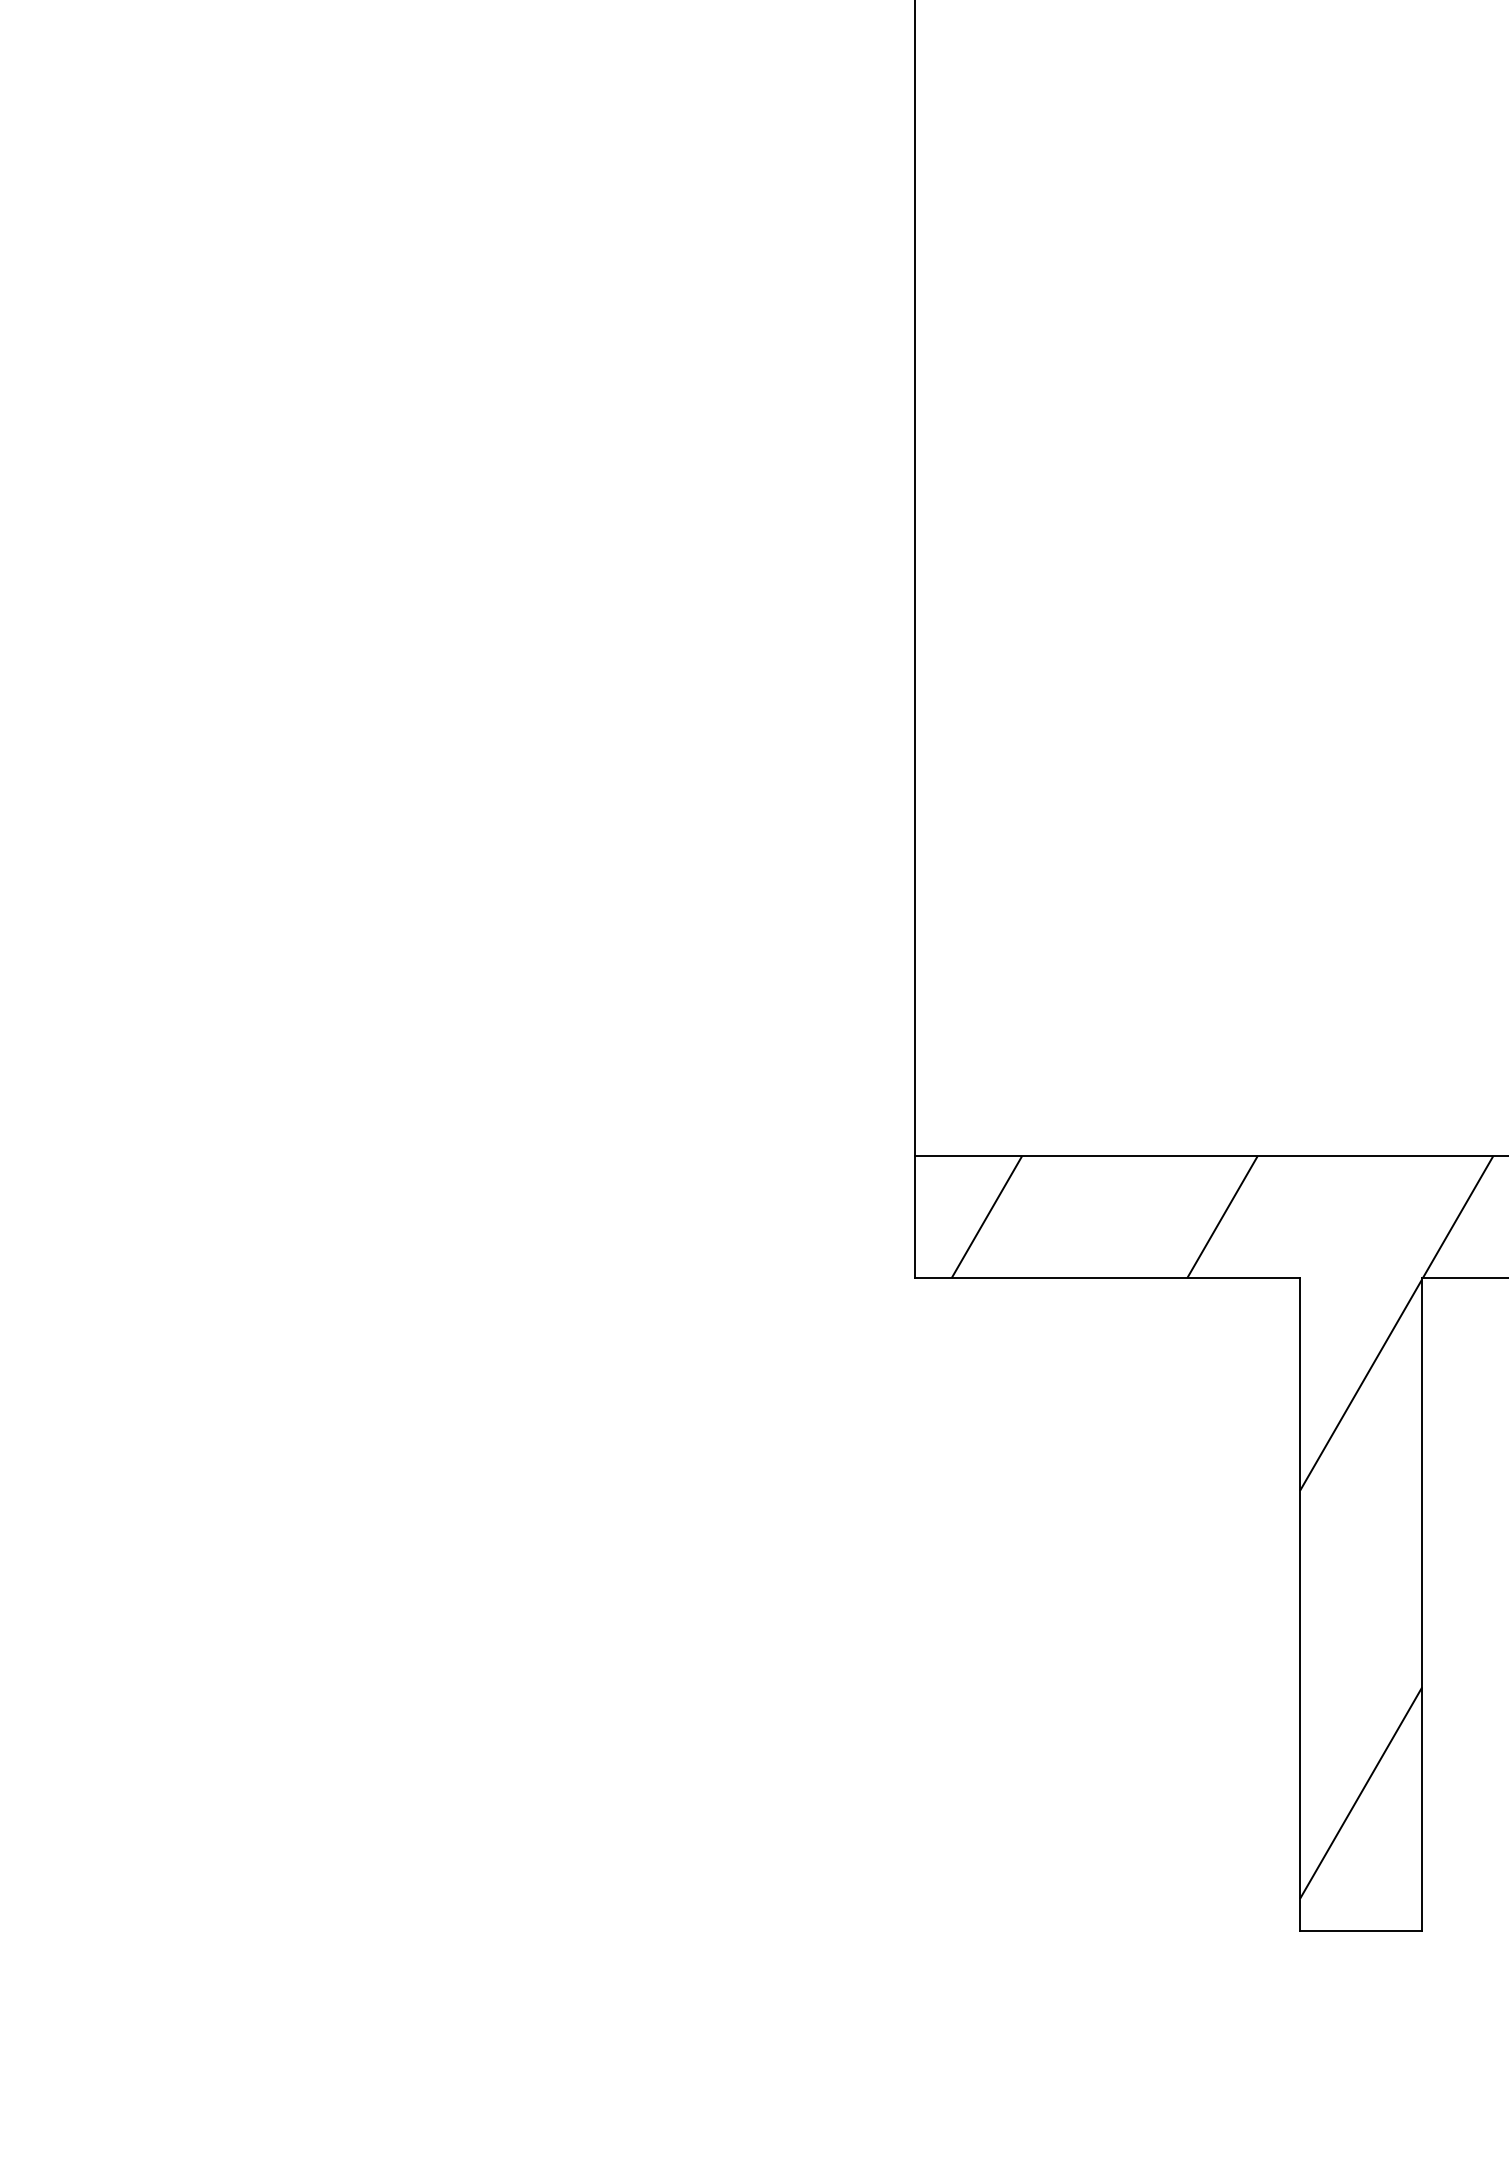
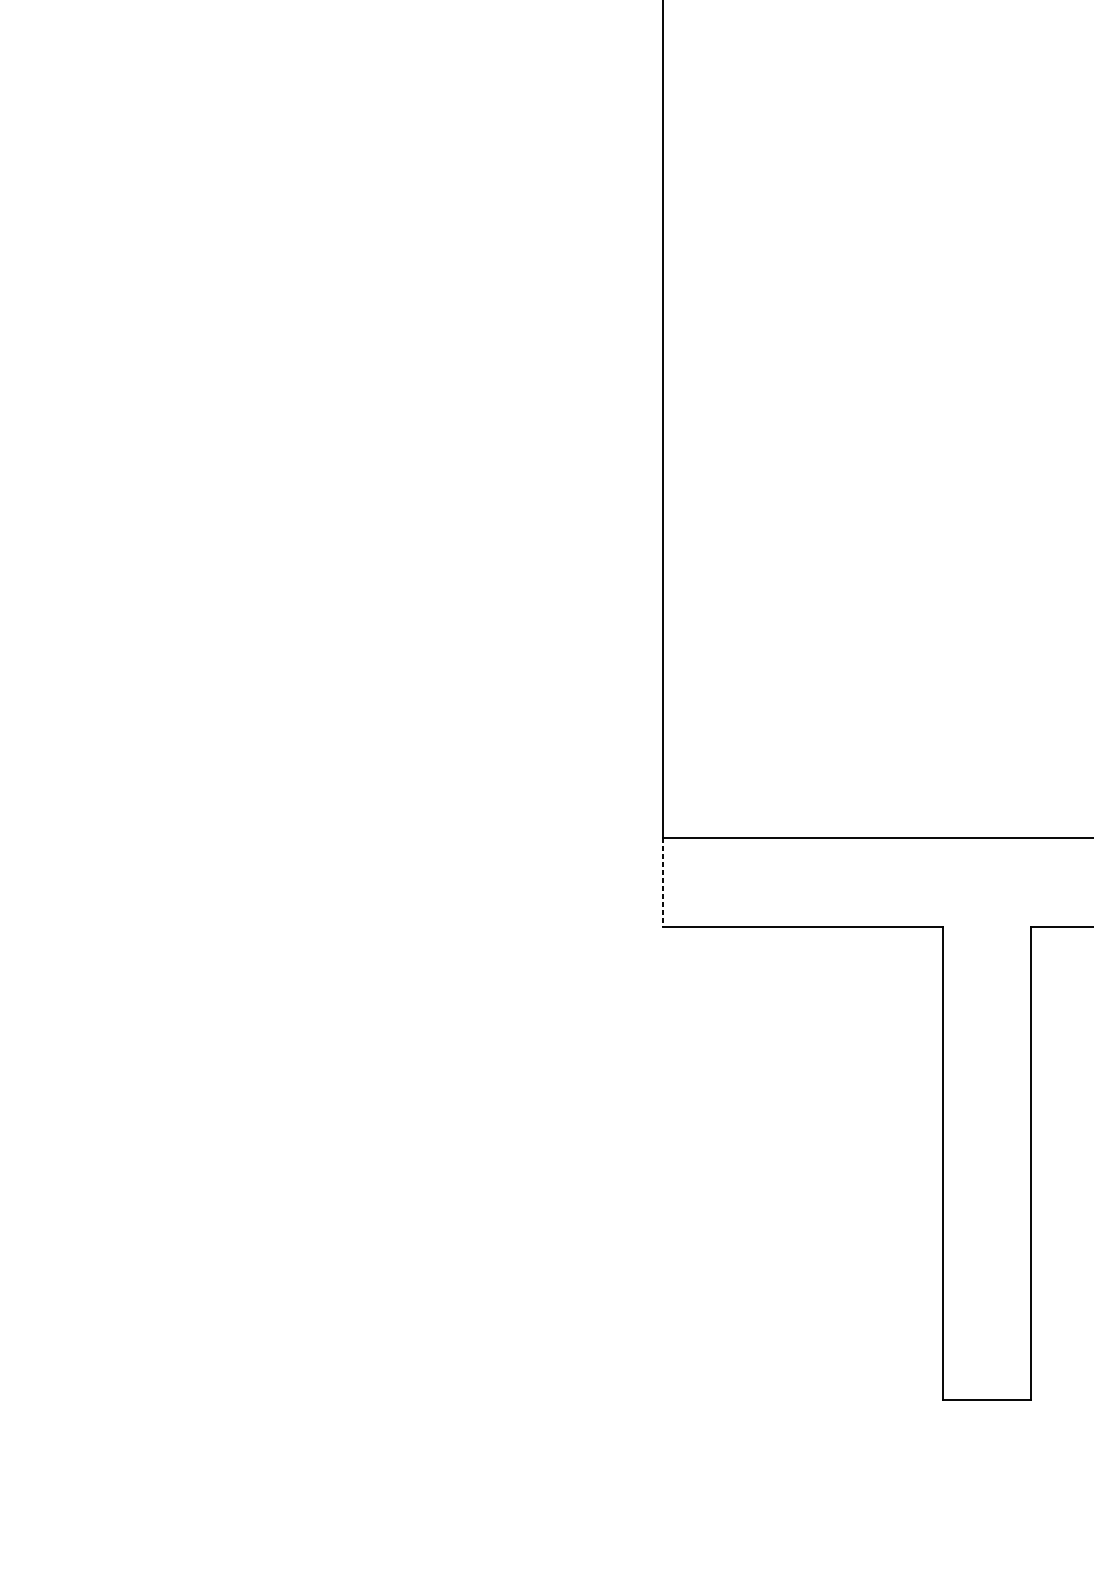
line: (914, 1217) -> (662, 882), solid -> dashed
hatch: (1222, 1526) -> (886, 1106), removed

